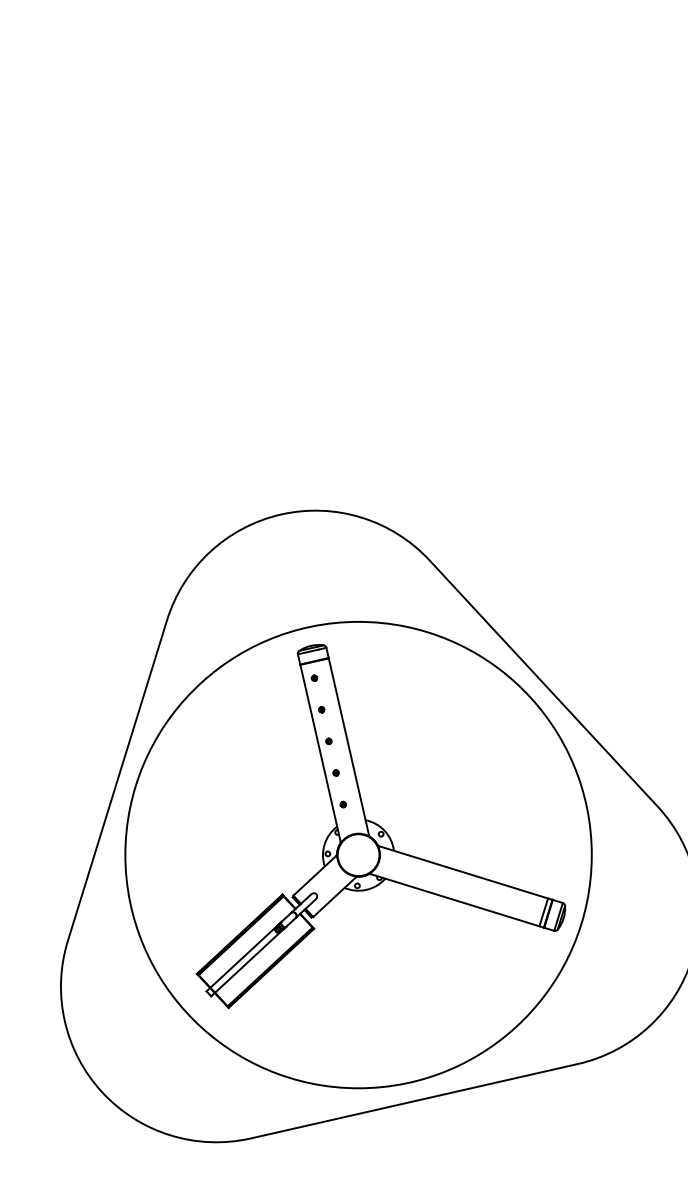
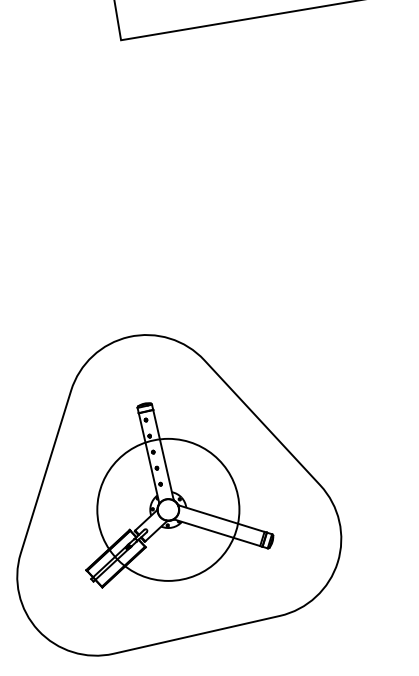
circle: (356, 854) -> (167, 509), size x0.6

